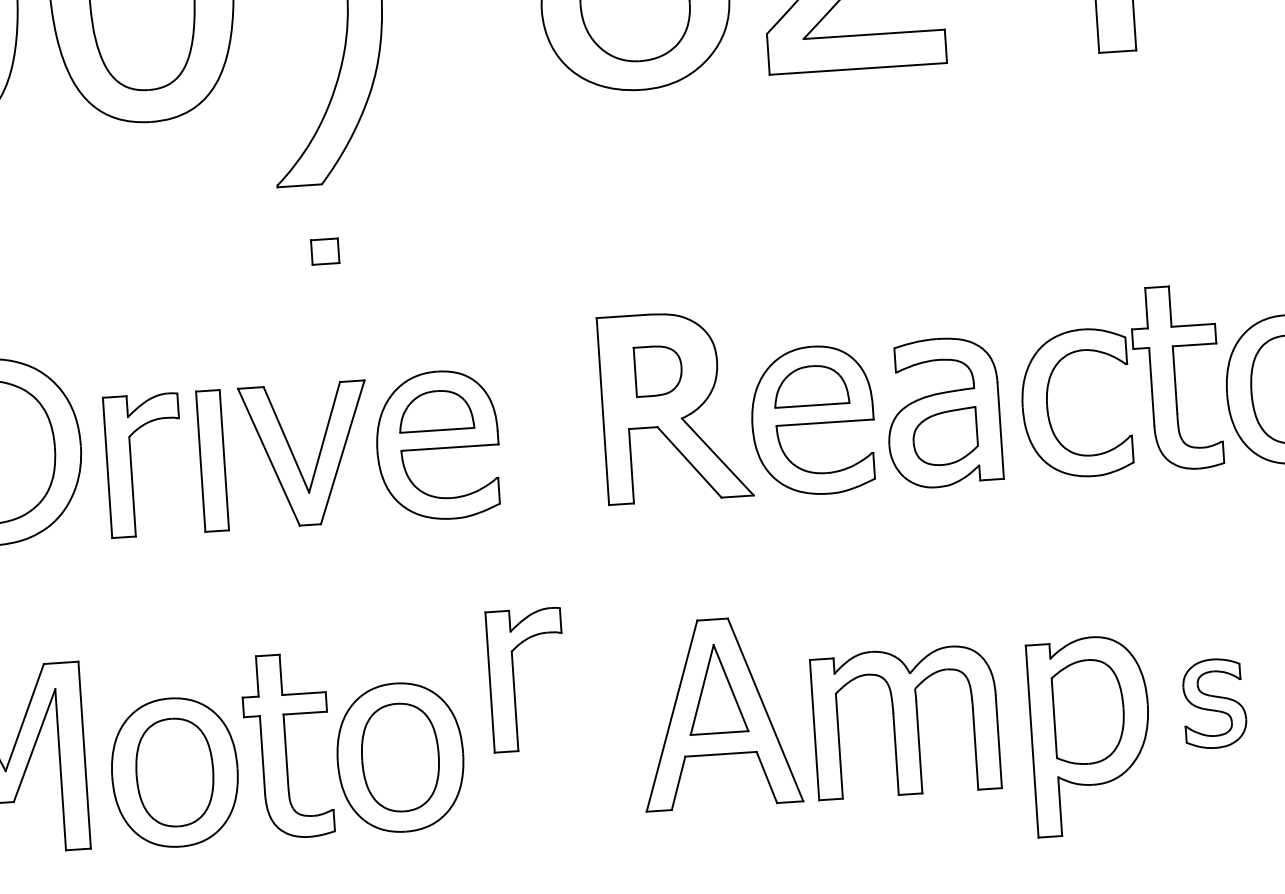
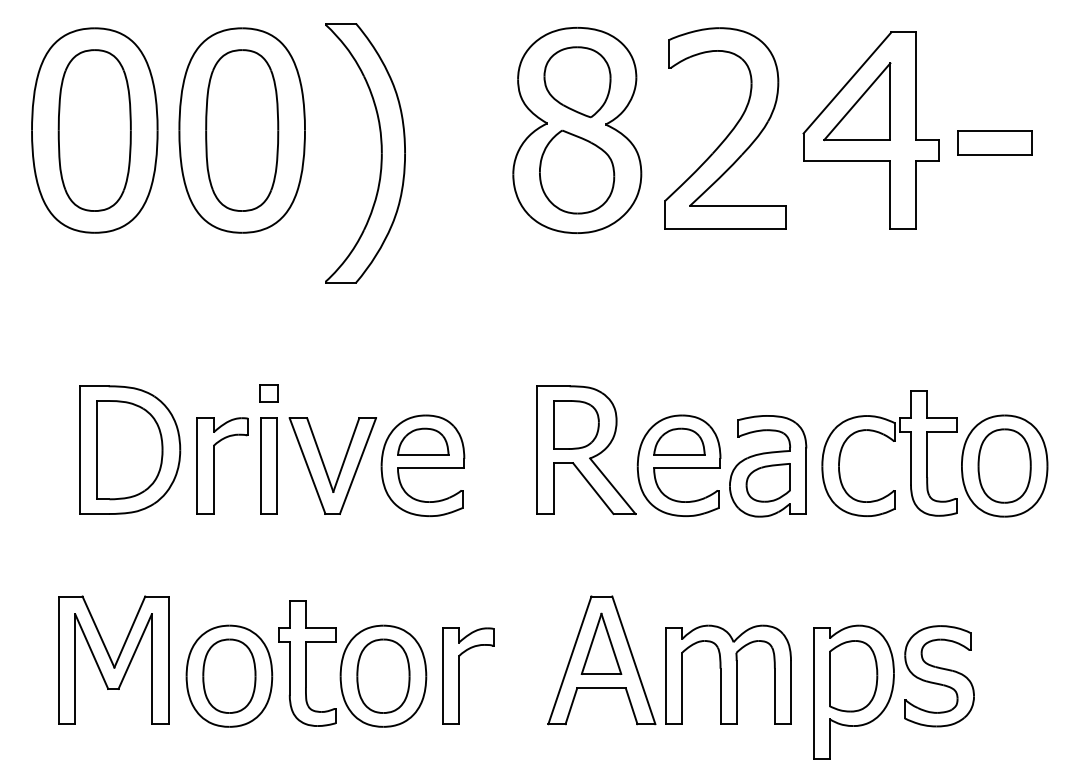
part: (324, 251) -> (268, 393), moved
part: (658, 370) -> (576, 424), size x1.43
part: (514, 679) -> (459, 675), moved
part: (1214, 703) -> (939, 676), size x1.67

